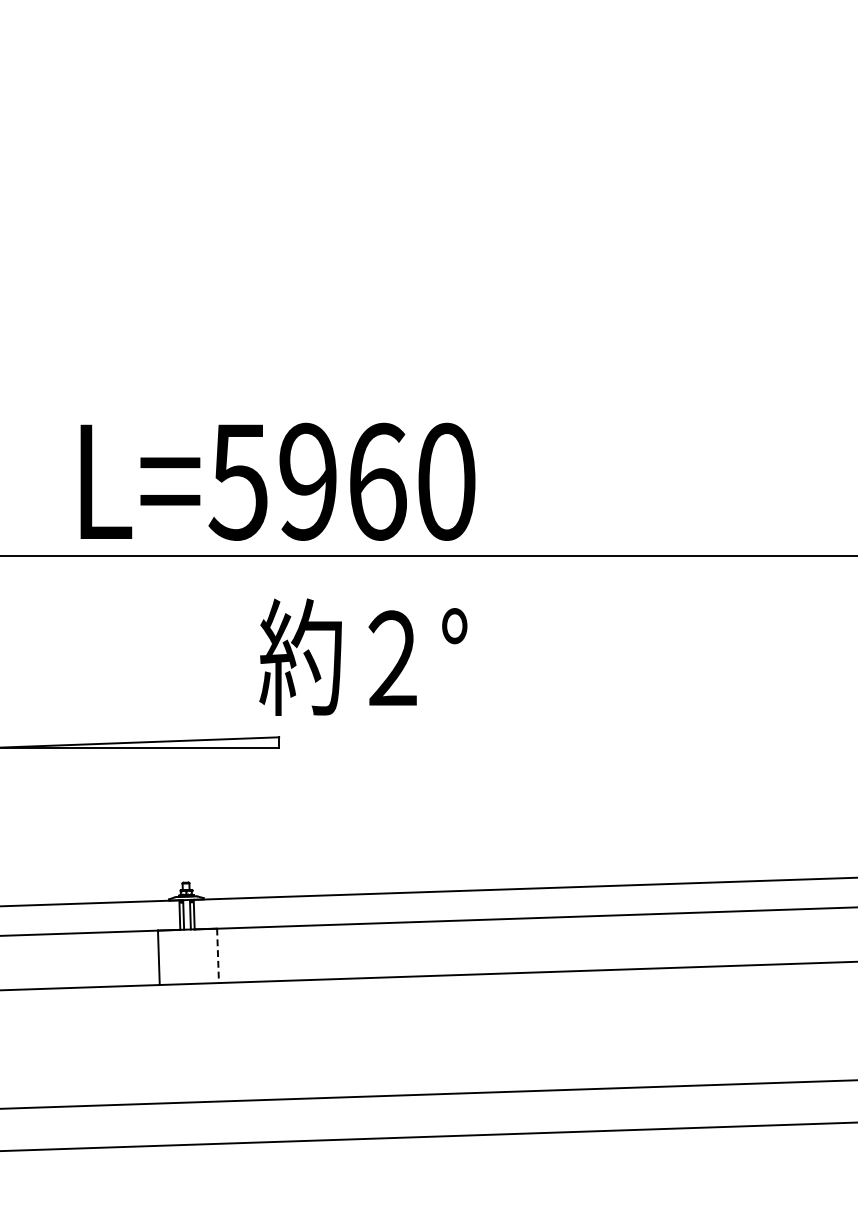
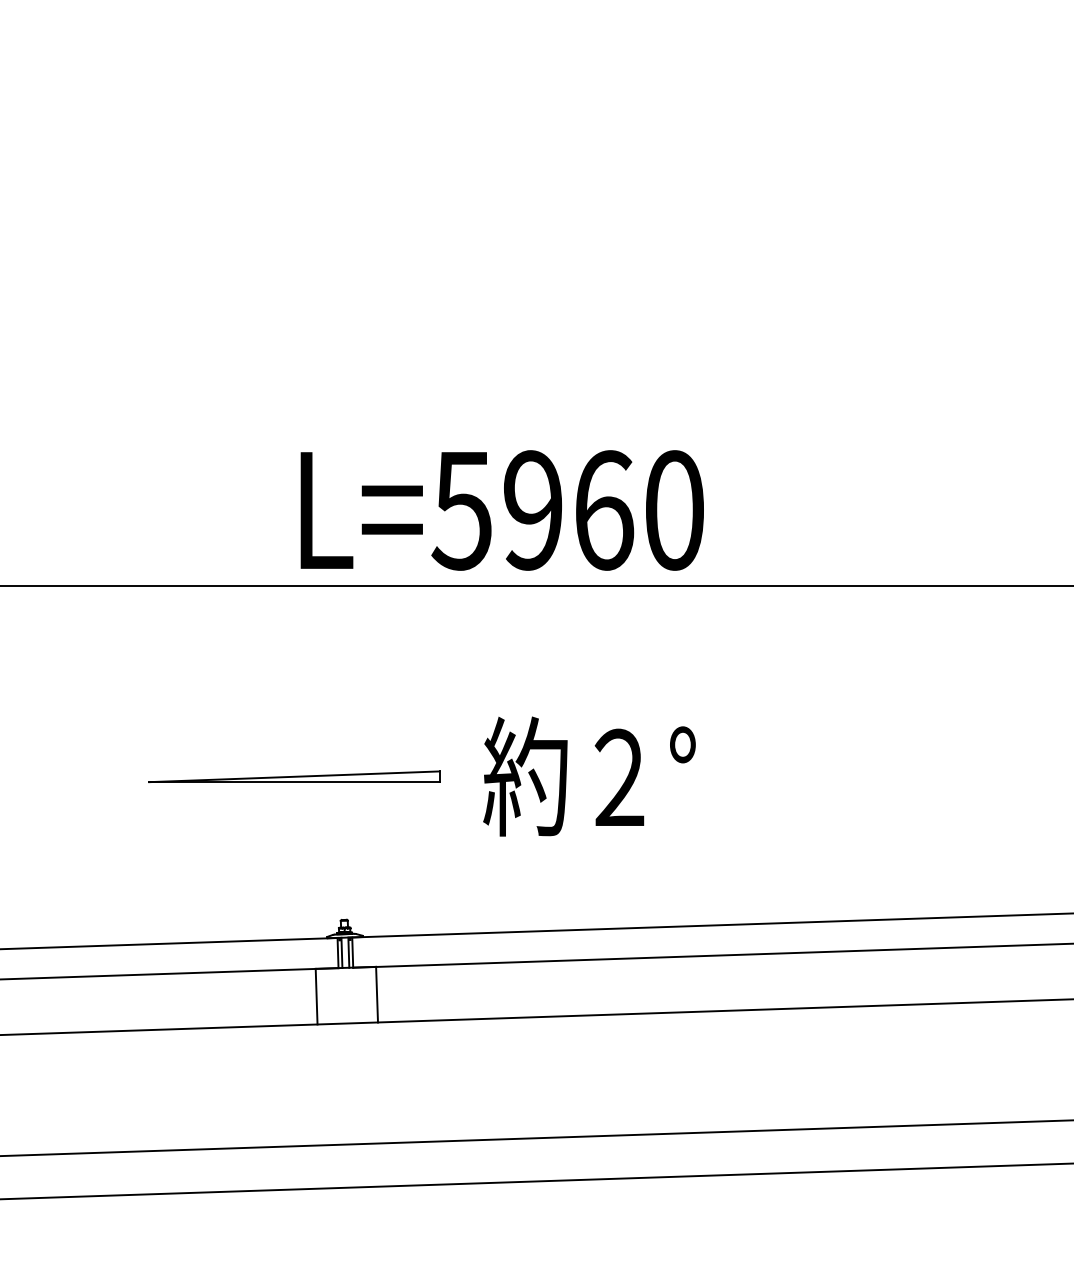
text: (277, 481) -> (501, 510), moved
text: (363, 657) -> (589, 776), moved
line: (218, 955) -> (377, 994), dashed -> solid

